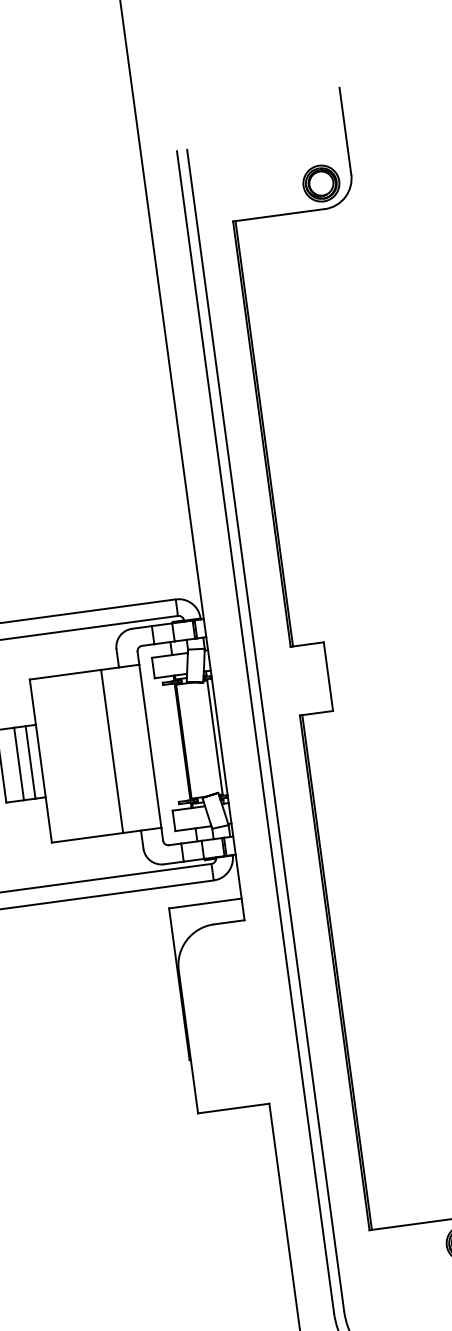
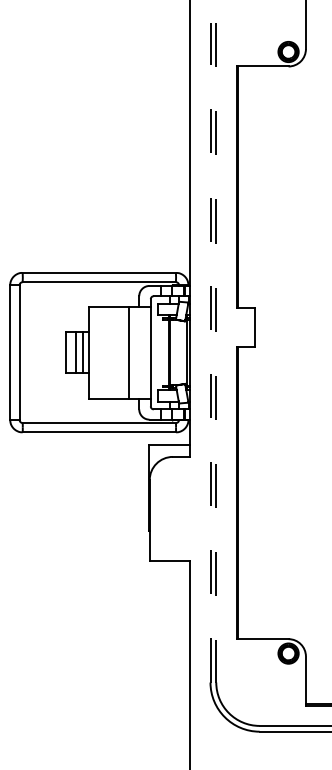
line: (266, 730) -> (216, 352), solid -> dashed
line: (255, 731) -> (210, 352), solid -> dashed

